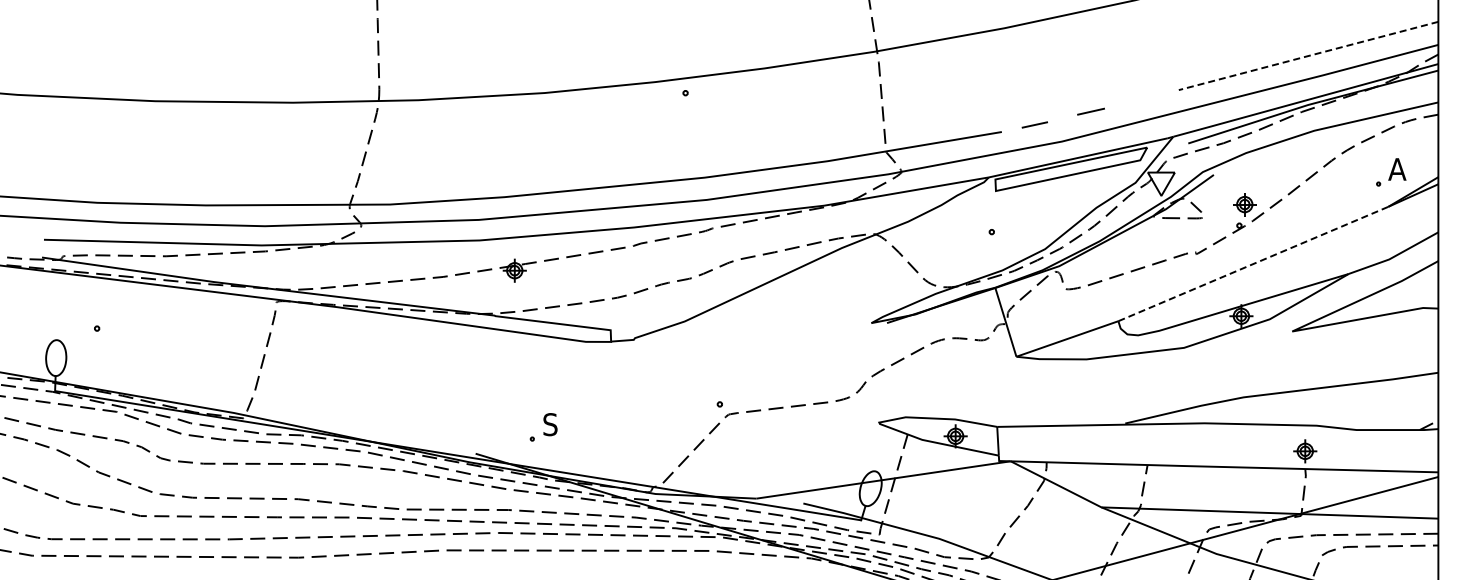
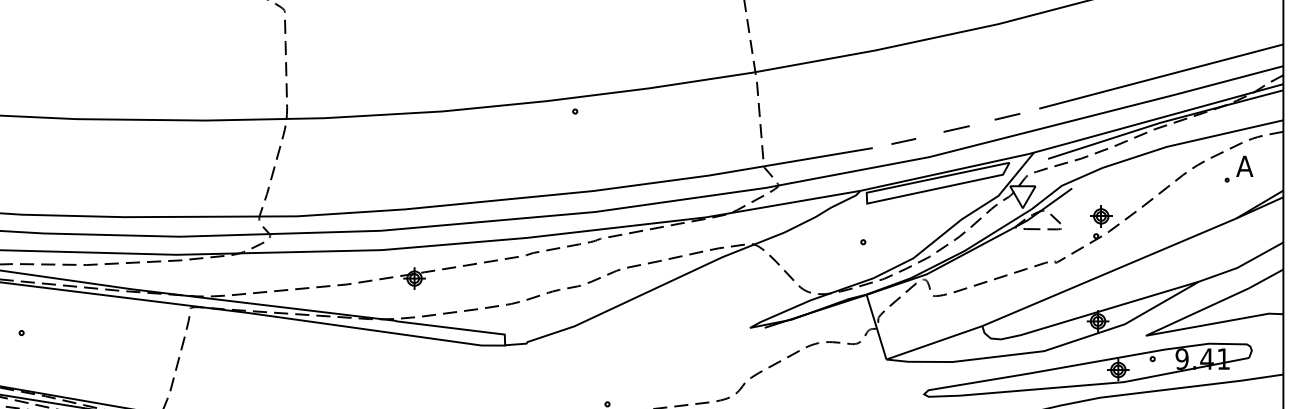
line: (1308, 56) -> (1161, 77), dashed -> solid
line: (1144, 98) -> (1006, 116), added
part: (1391, 172) -> (1239, 169), moved
line: (1253, 264) -> (1109, 272), dashed -> solid
part: (1230, 368) -> (1087, 370), added

